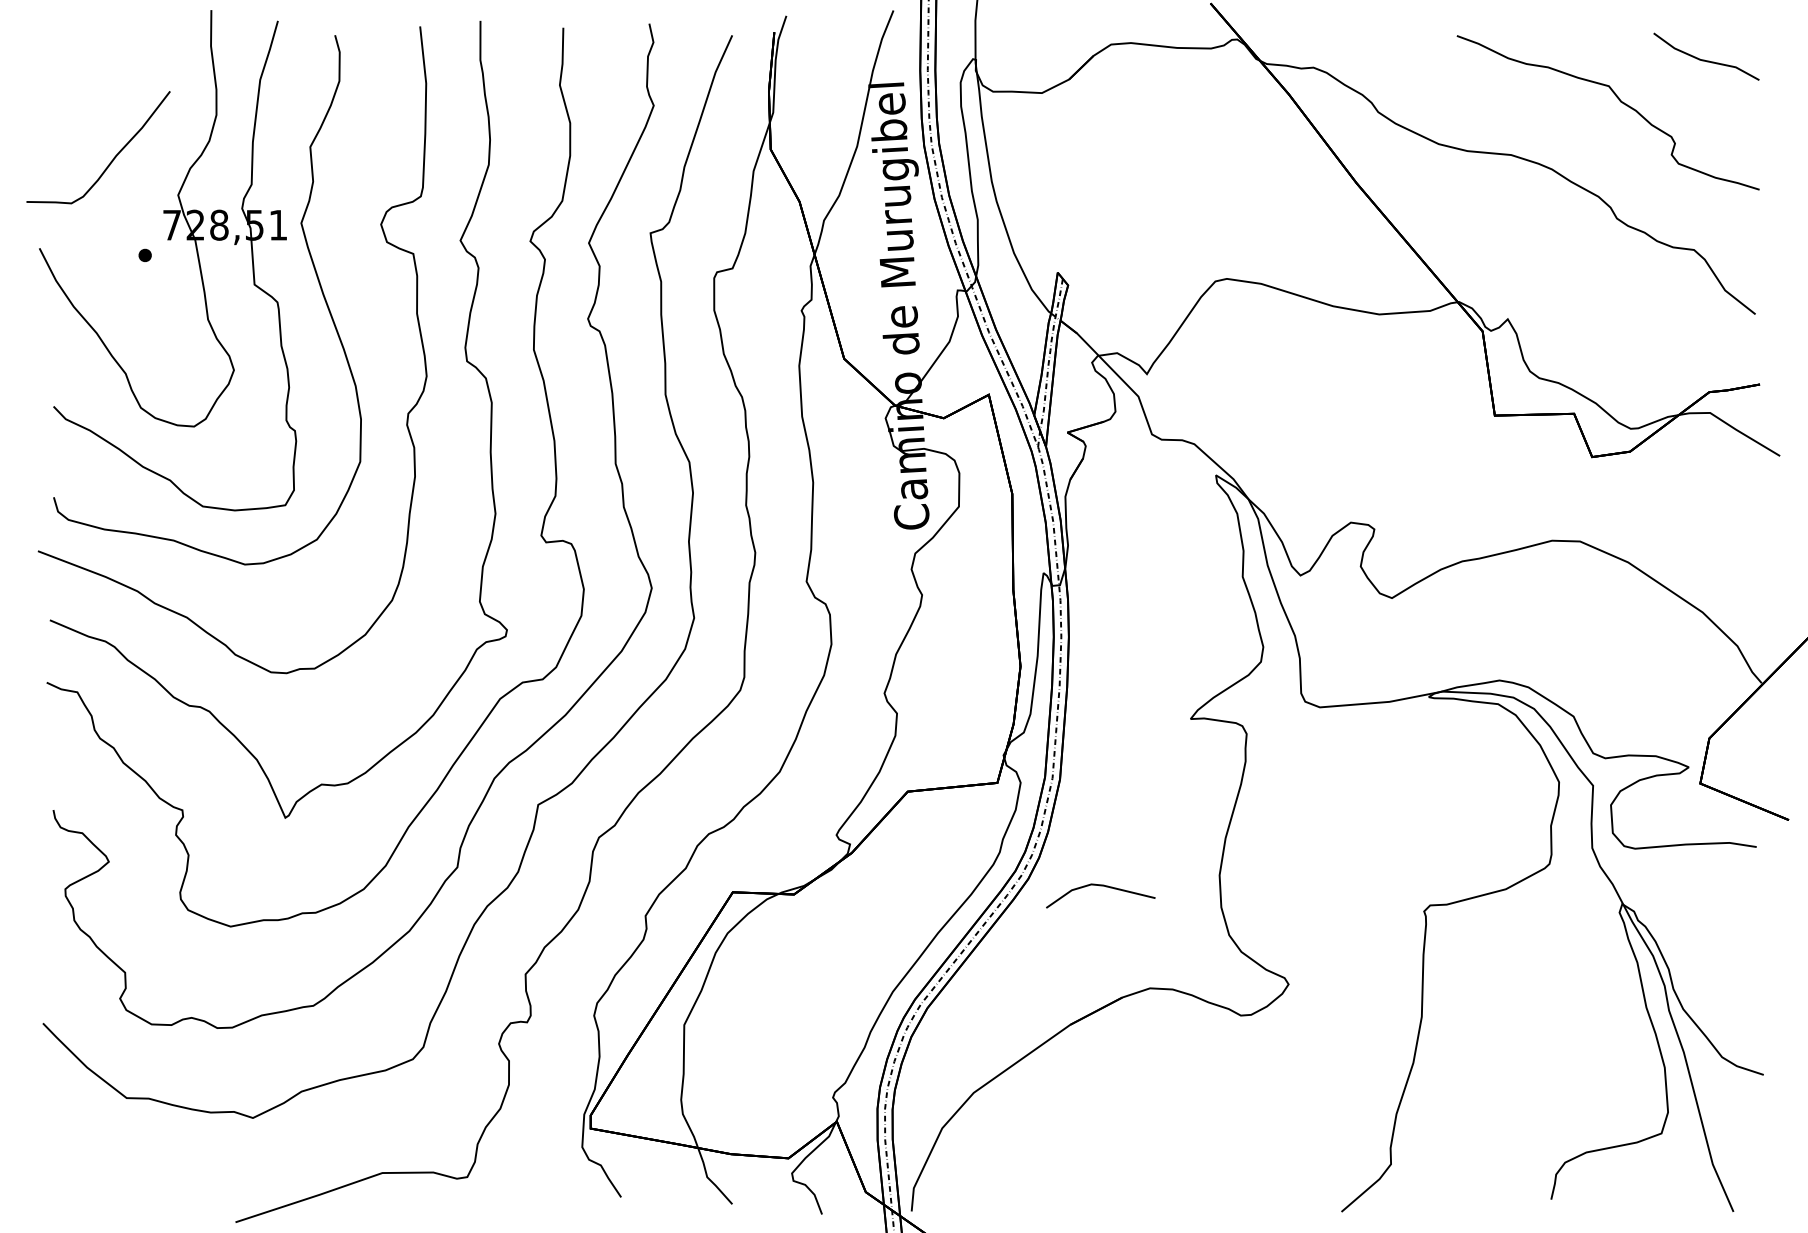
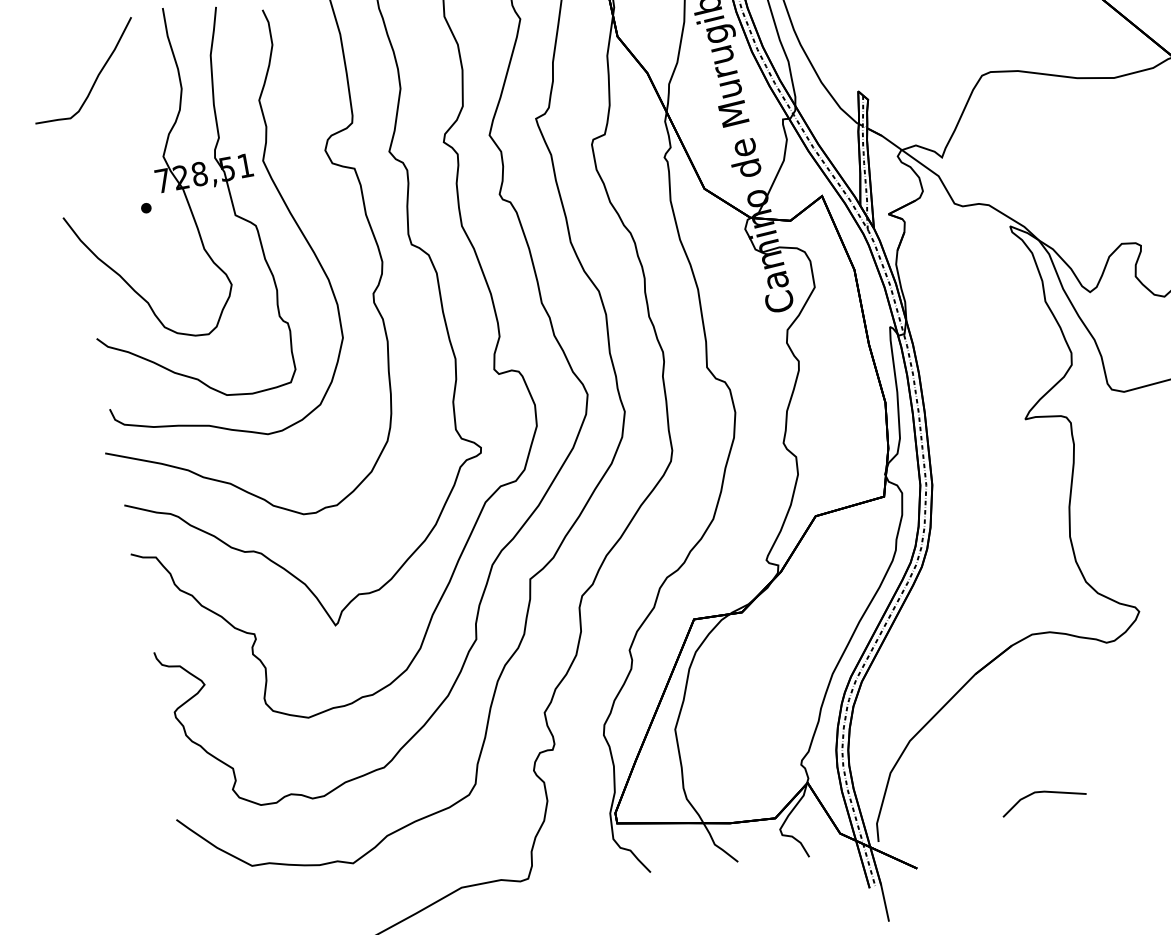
curve: (113, 157) -> (96, 76), moved
line: (1100, 886) -> (1042, 792), moved

